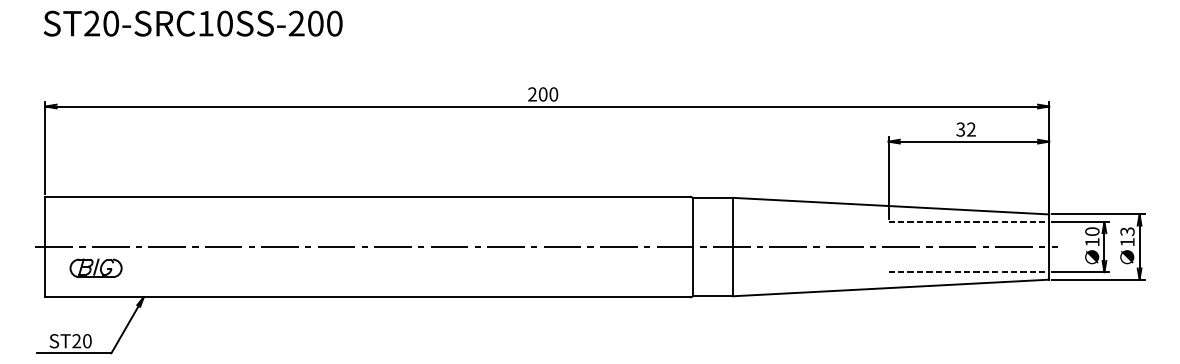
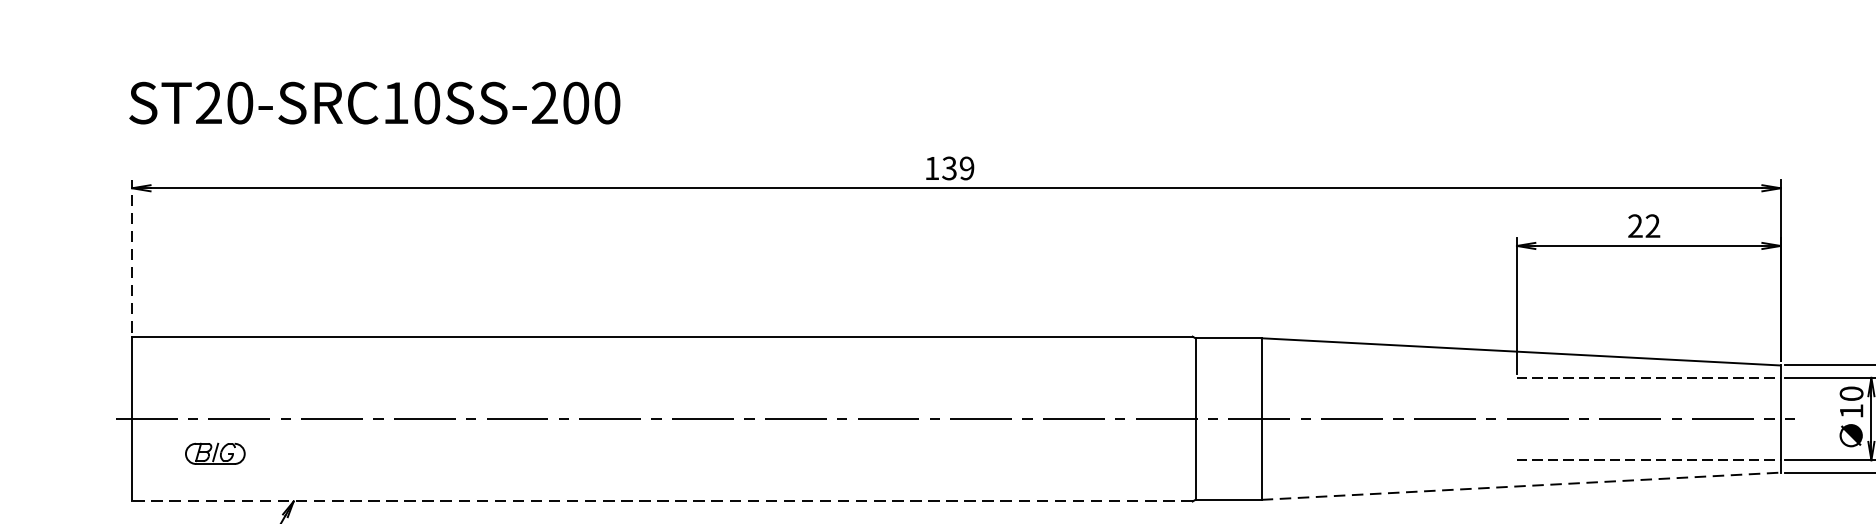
text: (192, 23) -> (373, 102), moved
text: (543, 94) -> (950, 168), 200 -> 139
text: (960, 129) -> (1635, 225), 32 -> 22
line: (45, 147) -> (132, 255), solid -> dashed
part: (95, 267) -> (214, 452), size x0.7
line: (891, 287) -> (1521, 485), solid -> dashed
line: (368, 297) -> (662, 501), solid -> dashed

